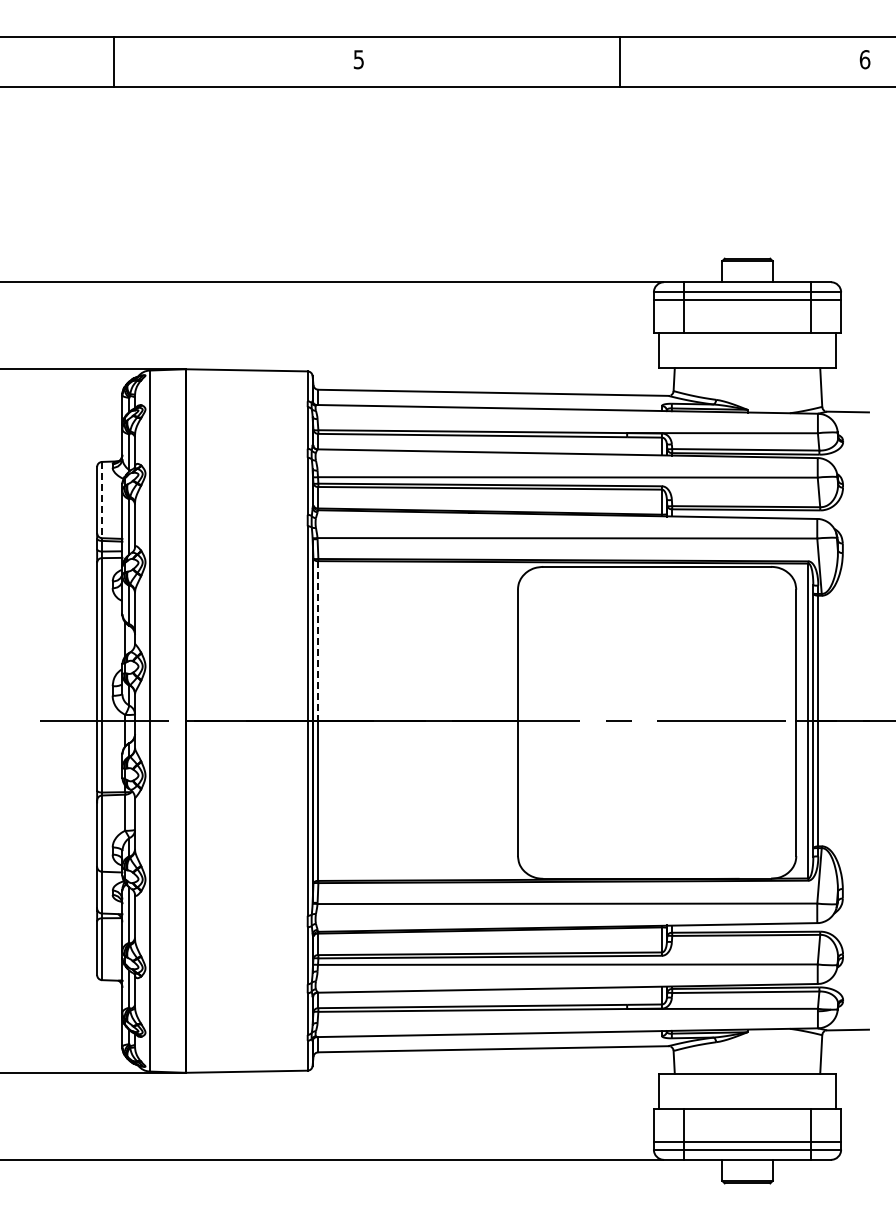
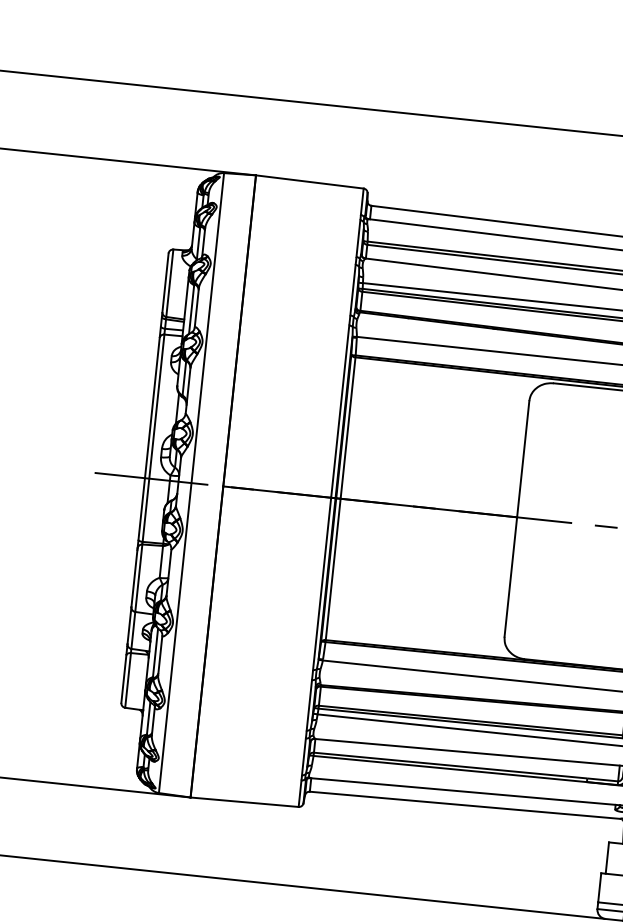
line: (102, 500) -> (170, 283), dashed -> solid
line: (318, 641) -> (348, 428), dashed -> solid

